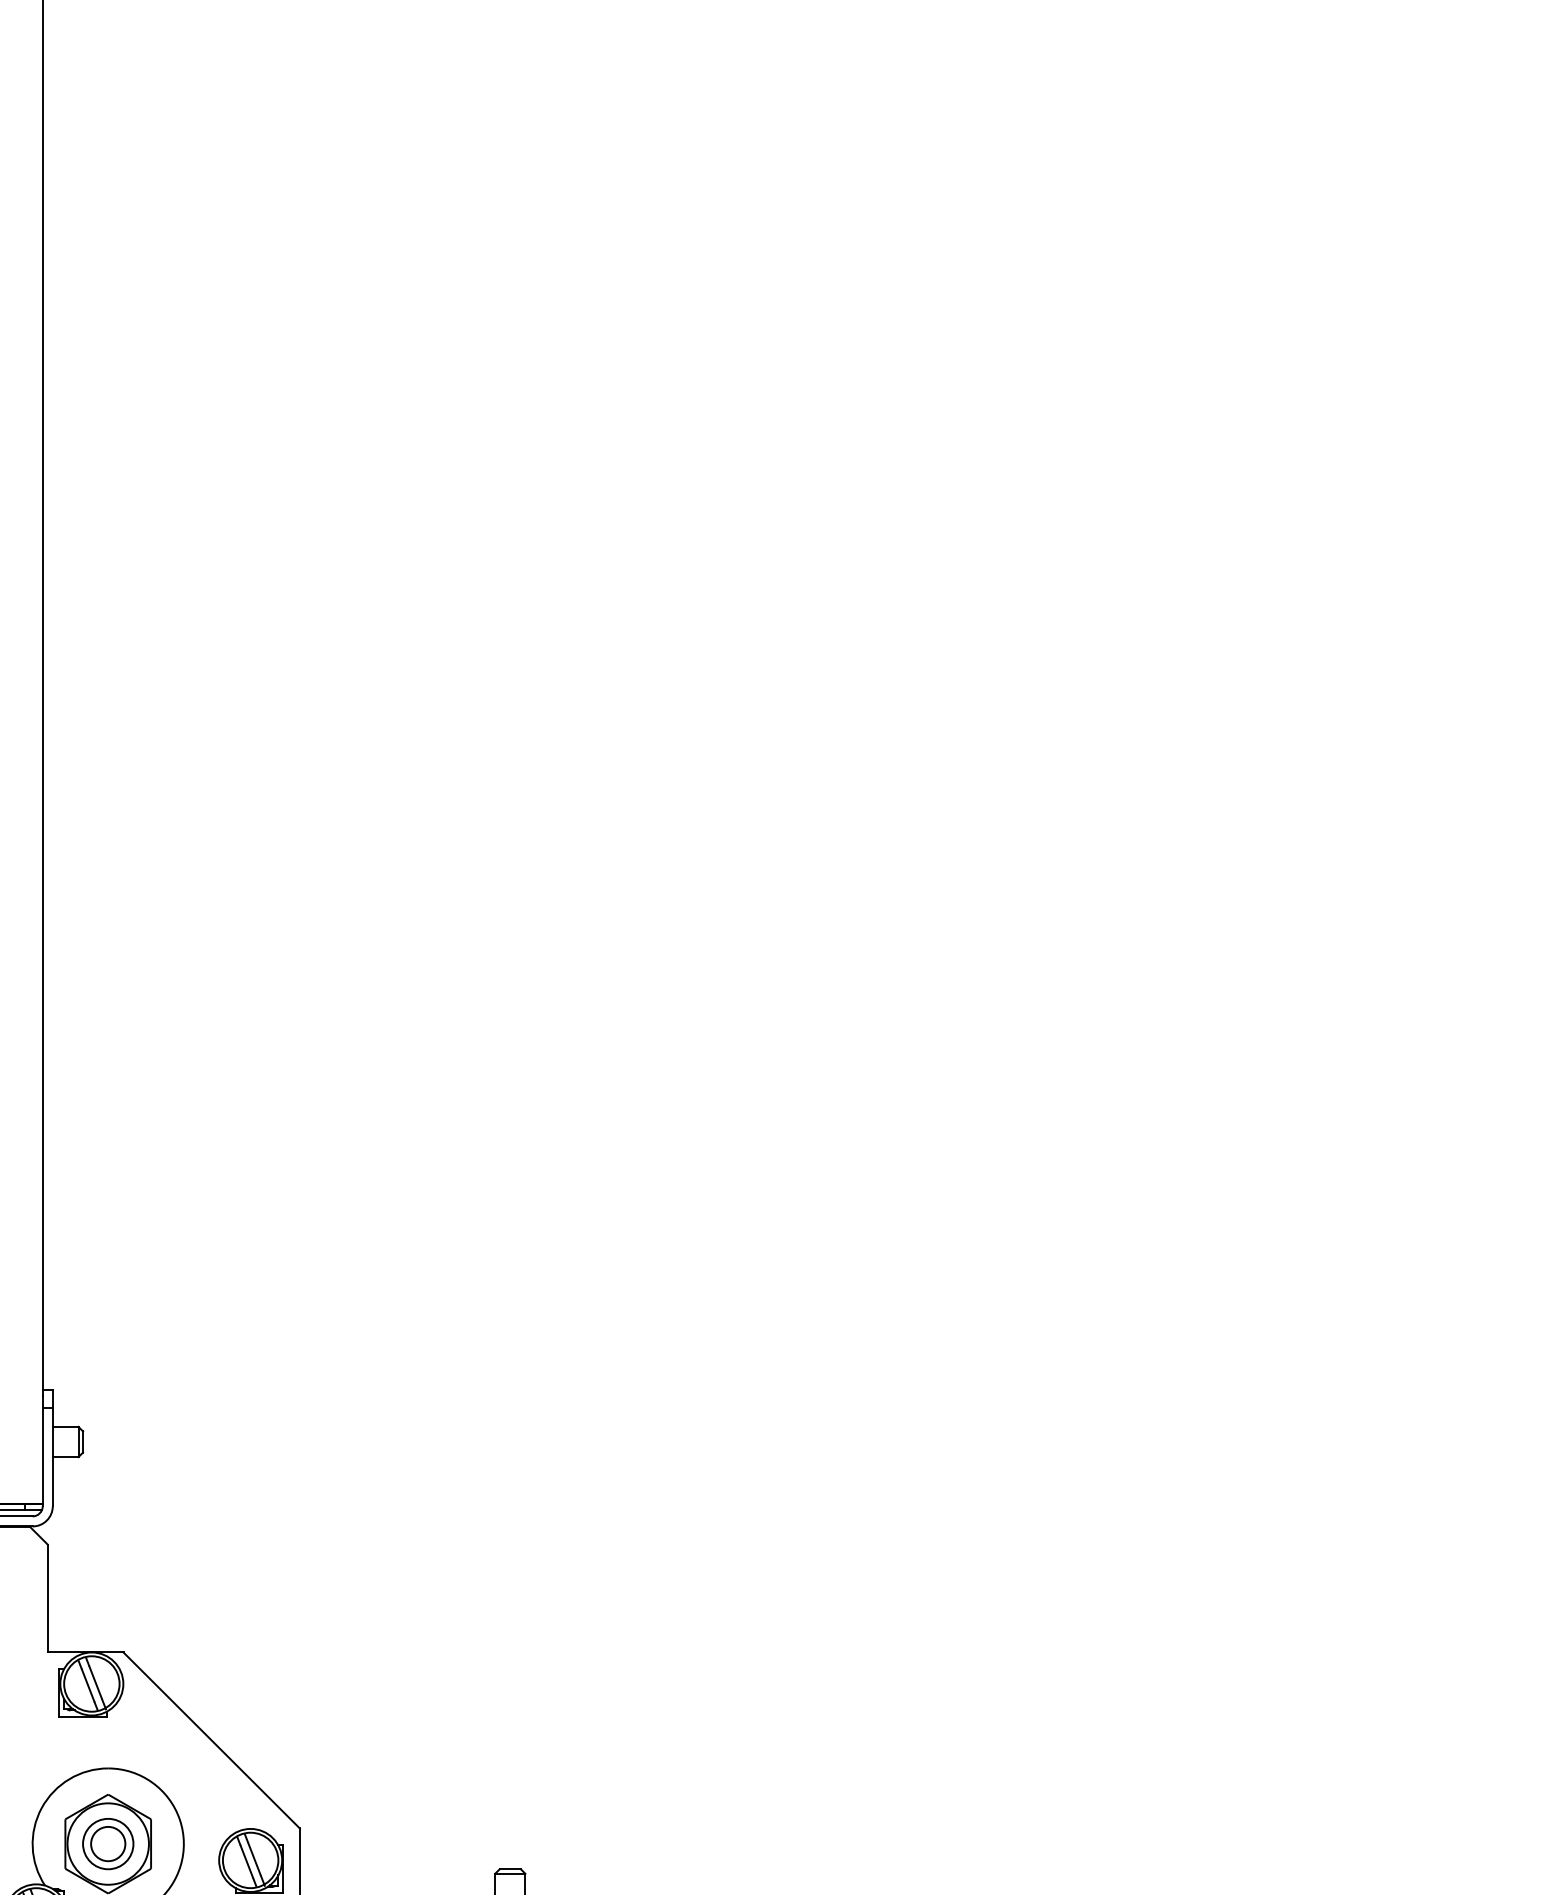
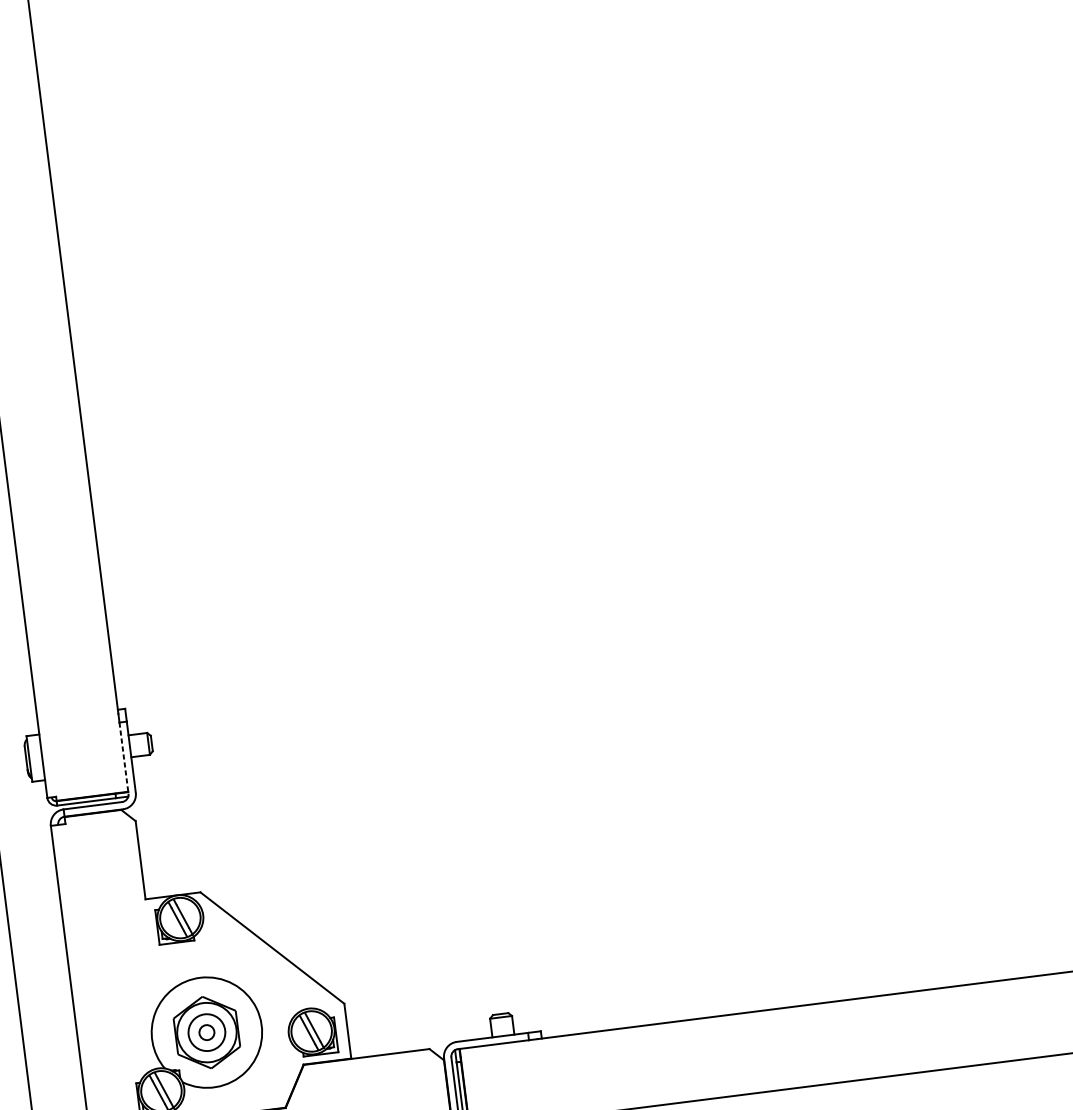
line: (42, 1457) -> (123, 758), solid -> dashed
circle: (108, 1843) -> (207, 1032), size x0.6

